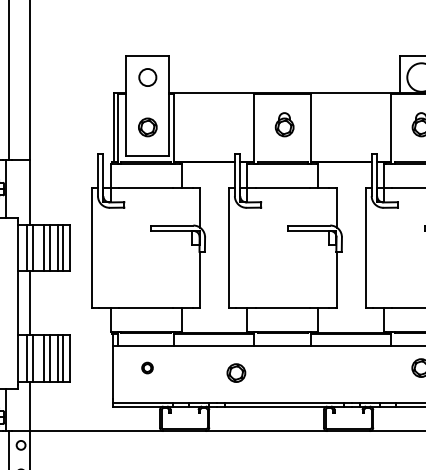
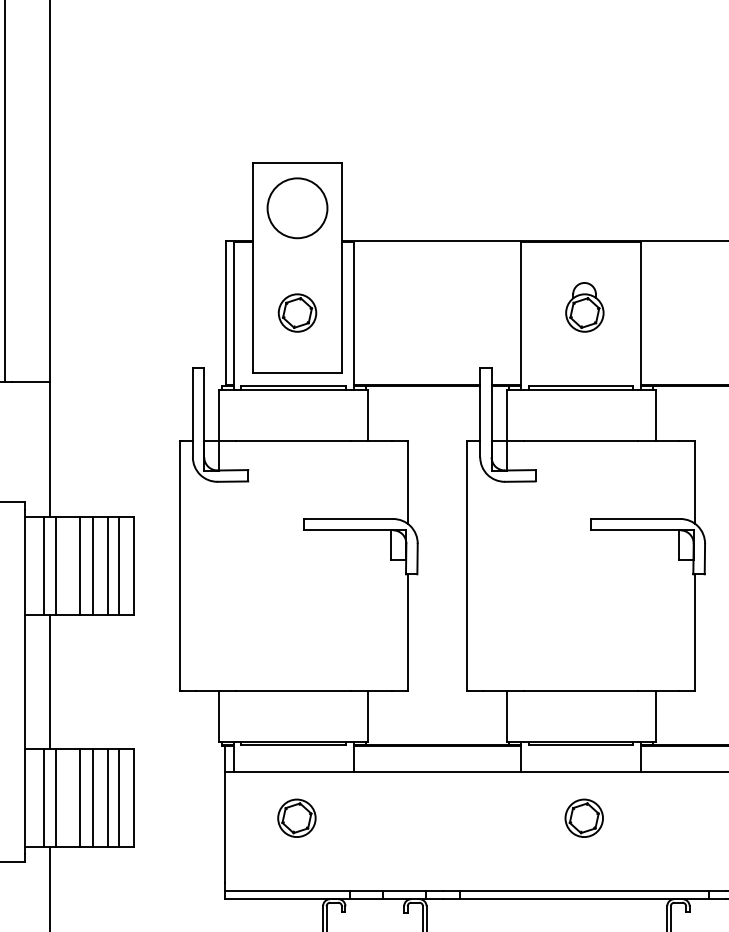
circle: (147, 77) -> (296, 208), size x1.67
part: (147, 367) -> (296, 817), size x1.67
part: (236, 372) -> (584, 817), moved

